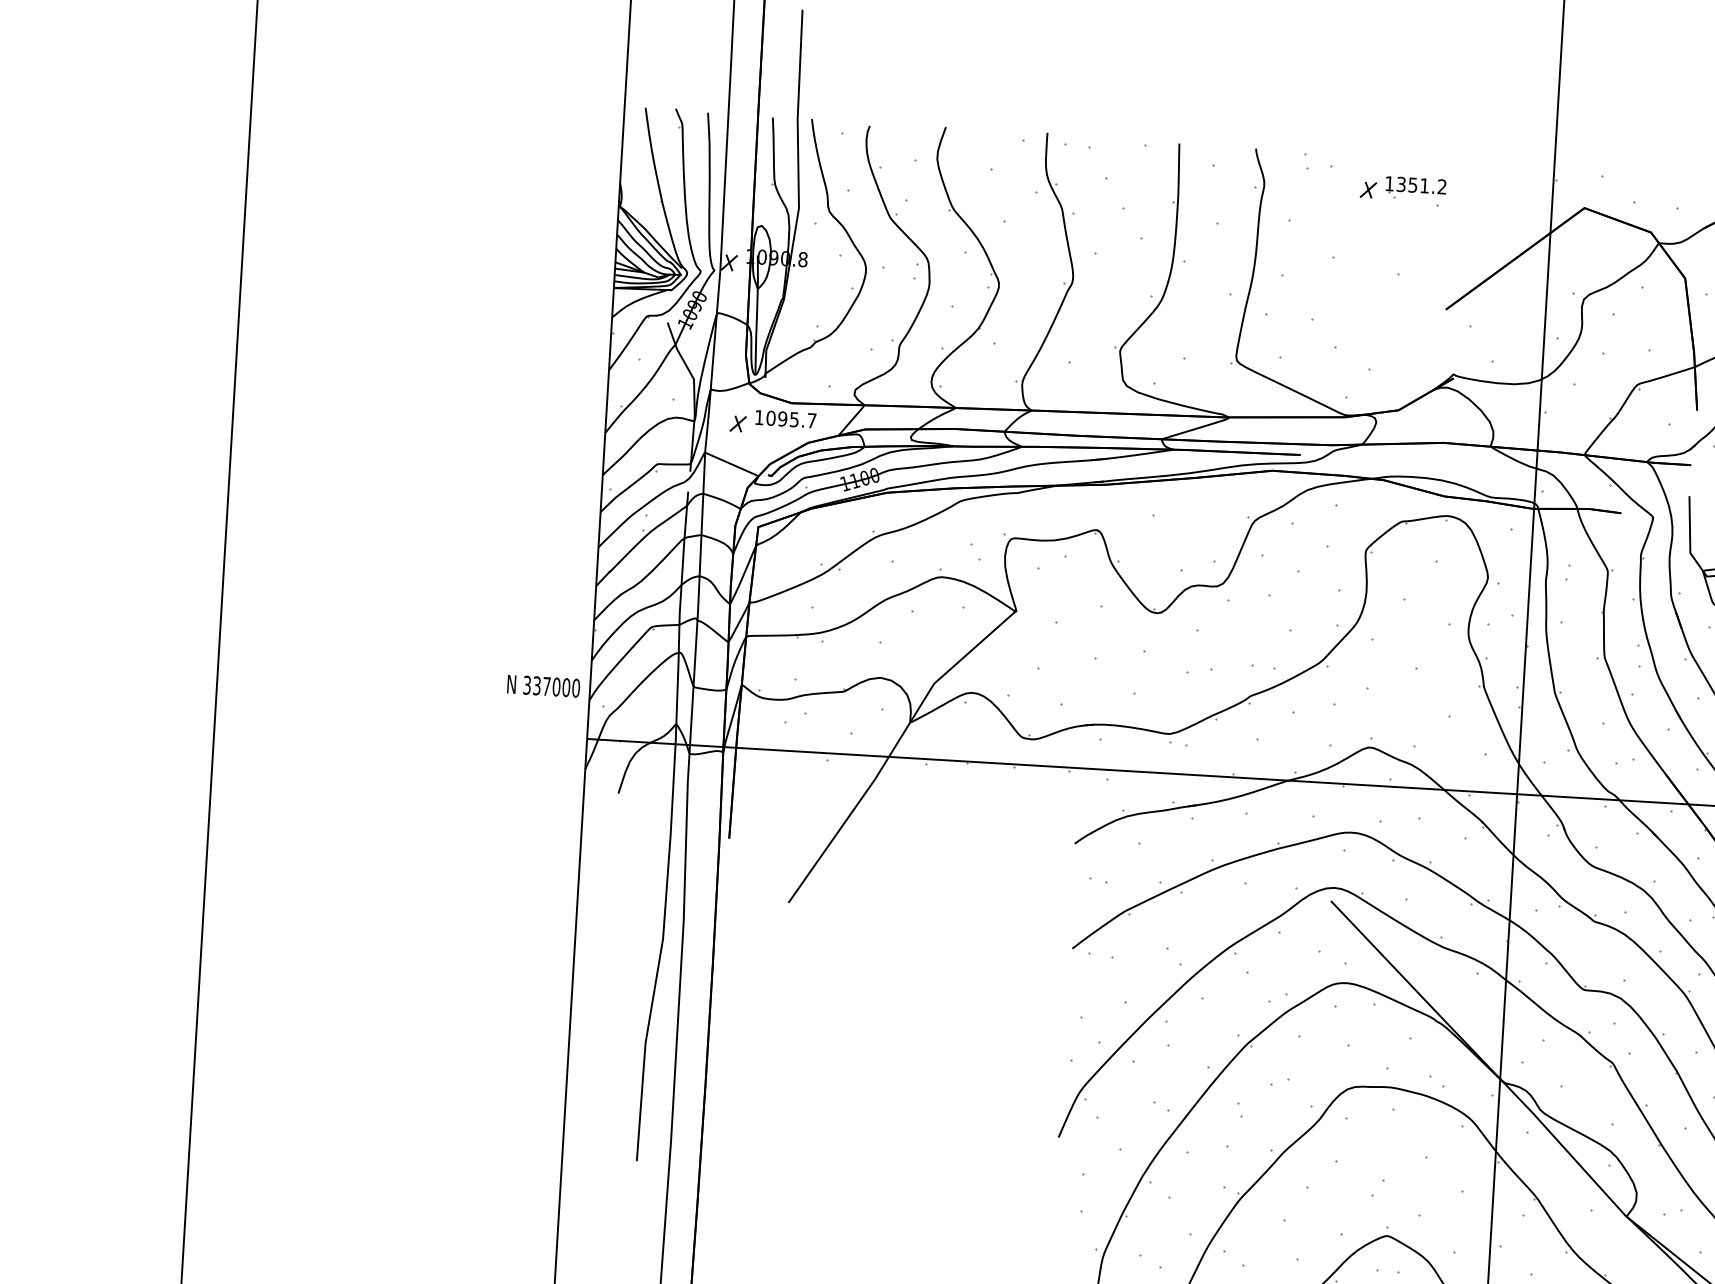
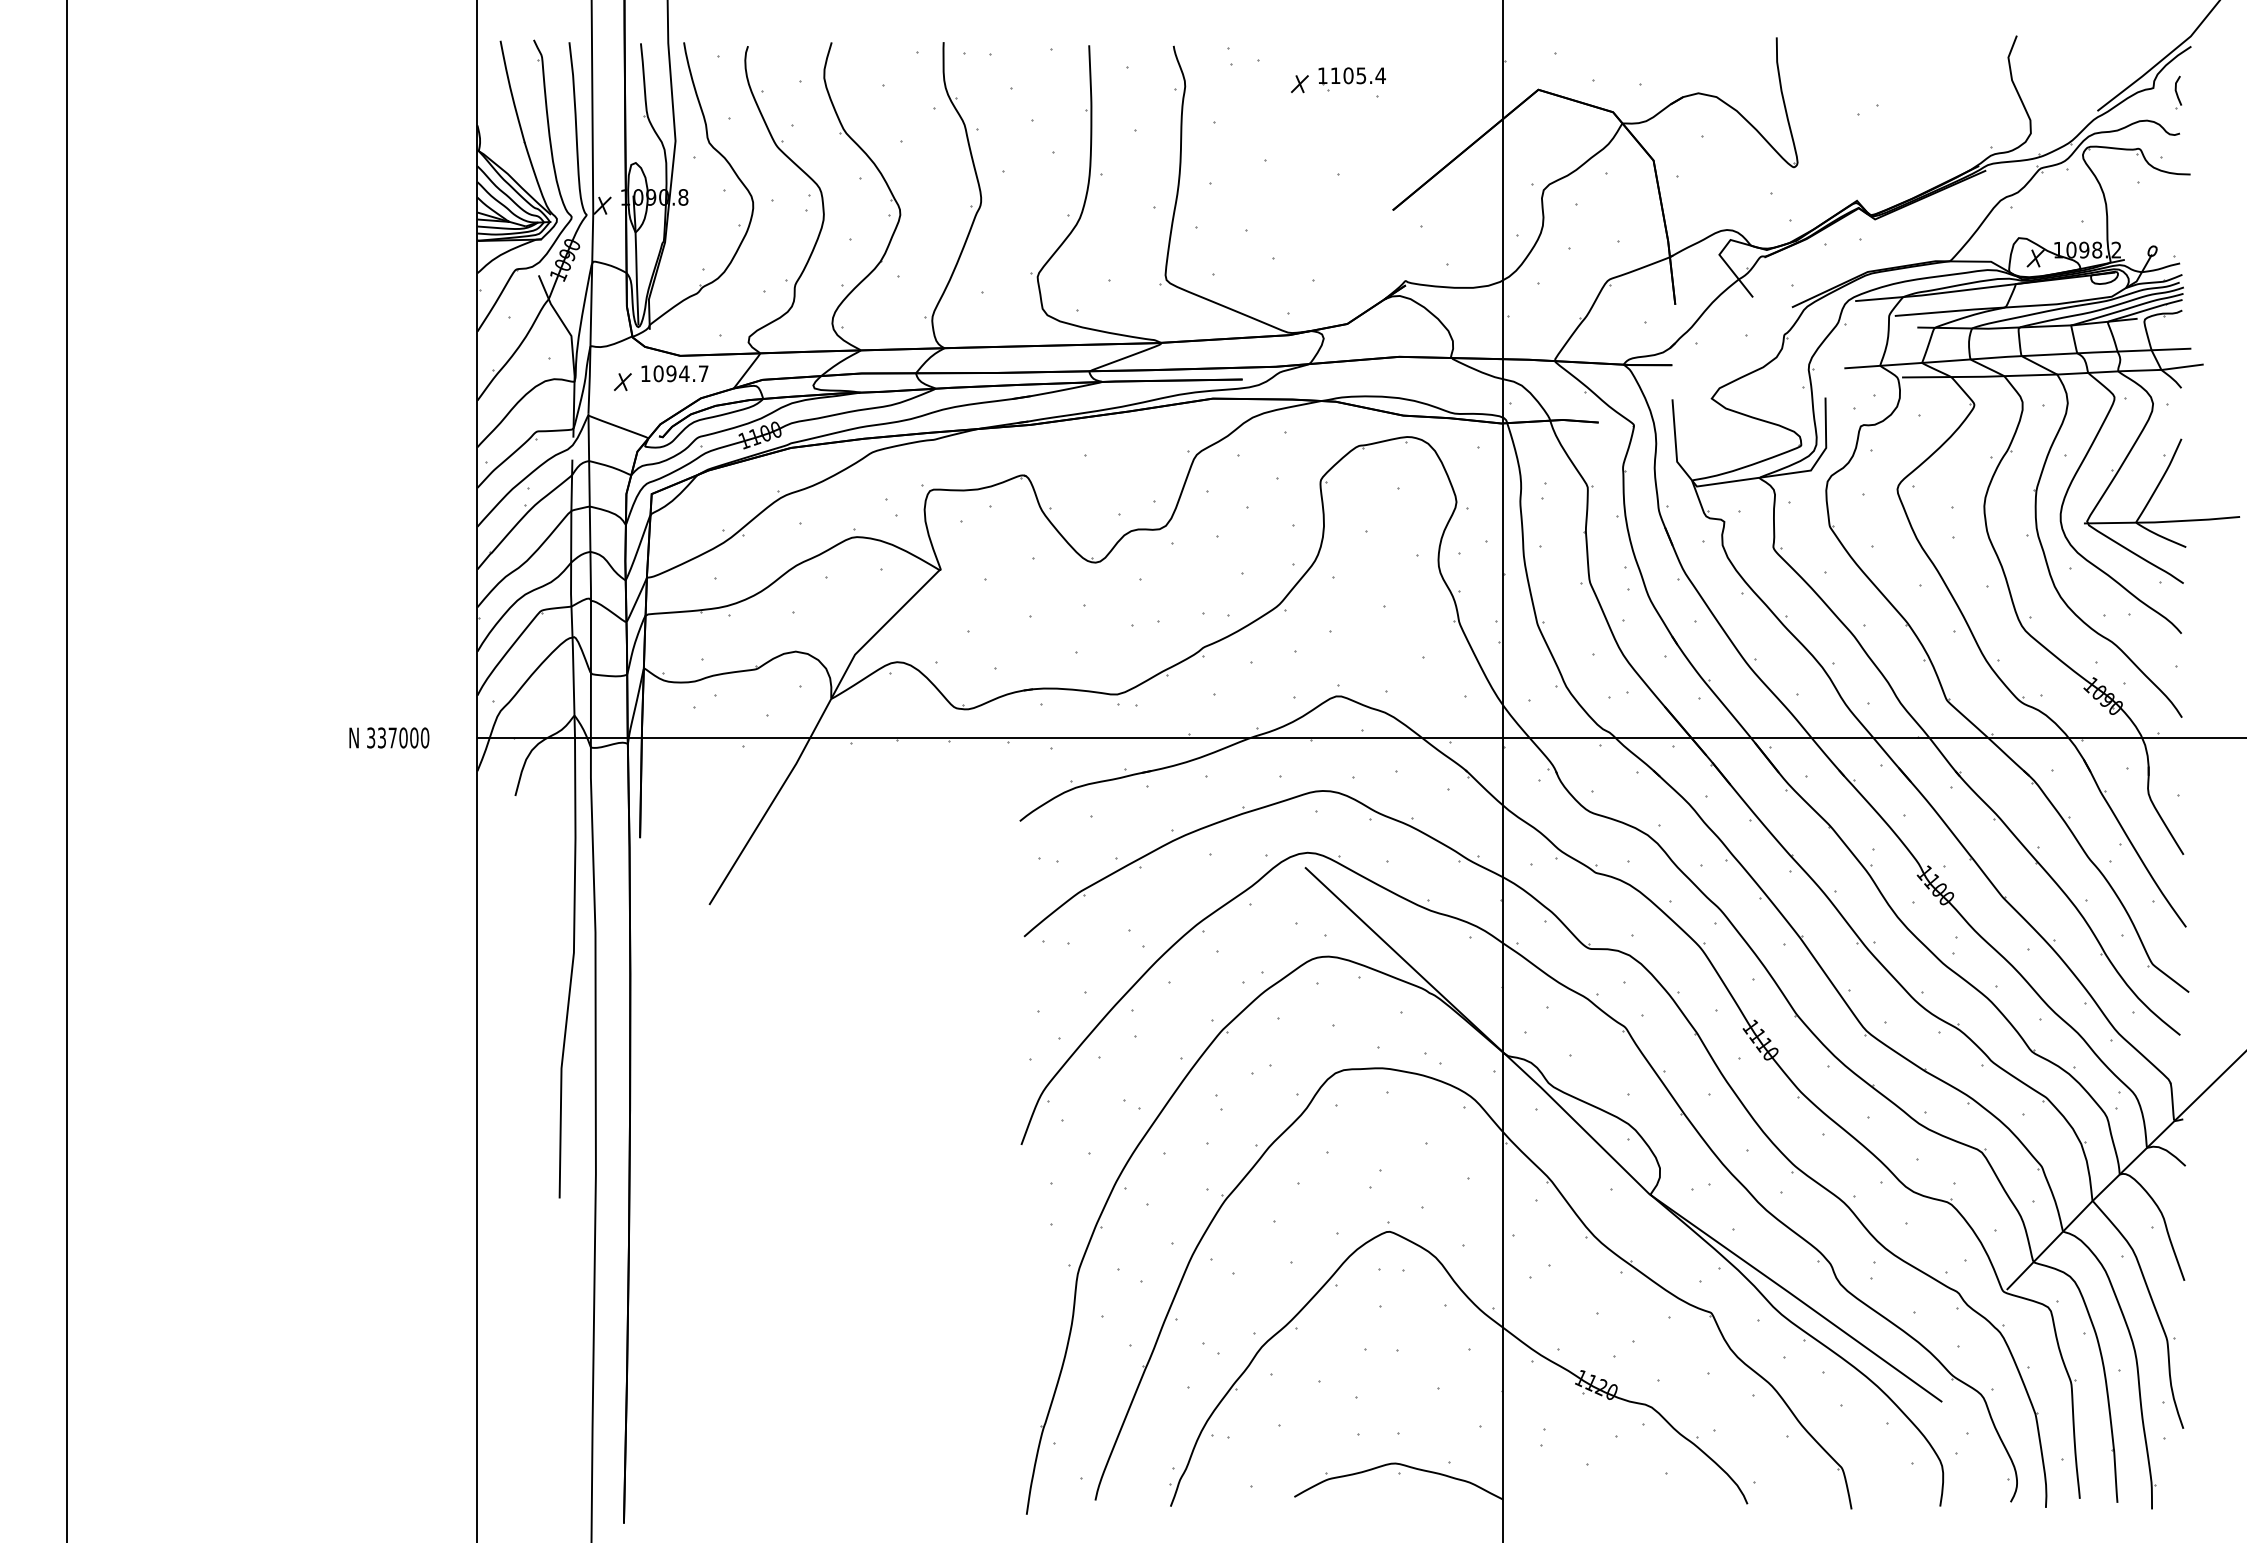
text: (1421, 185) -> (1357, 75), 1351.2 -> 1105.4
text: (794, 419) -> (684, 373), 1095.7 -> 1094.7
text: (543, 685) -> (389, 737), moved

